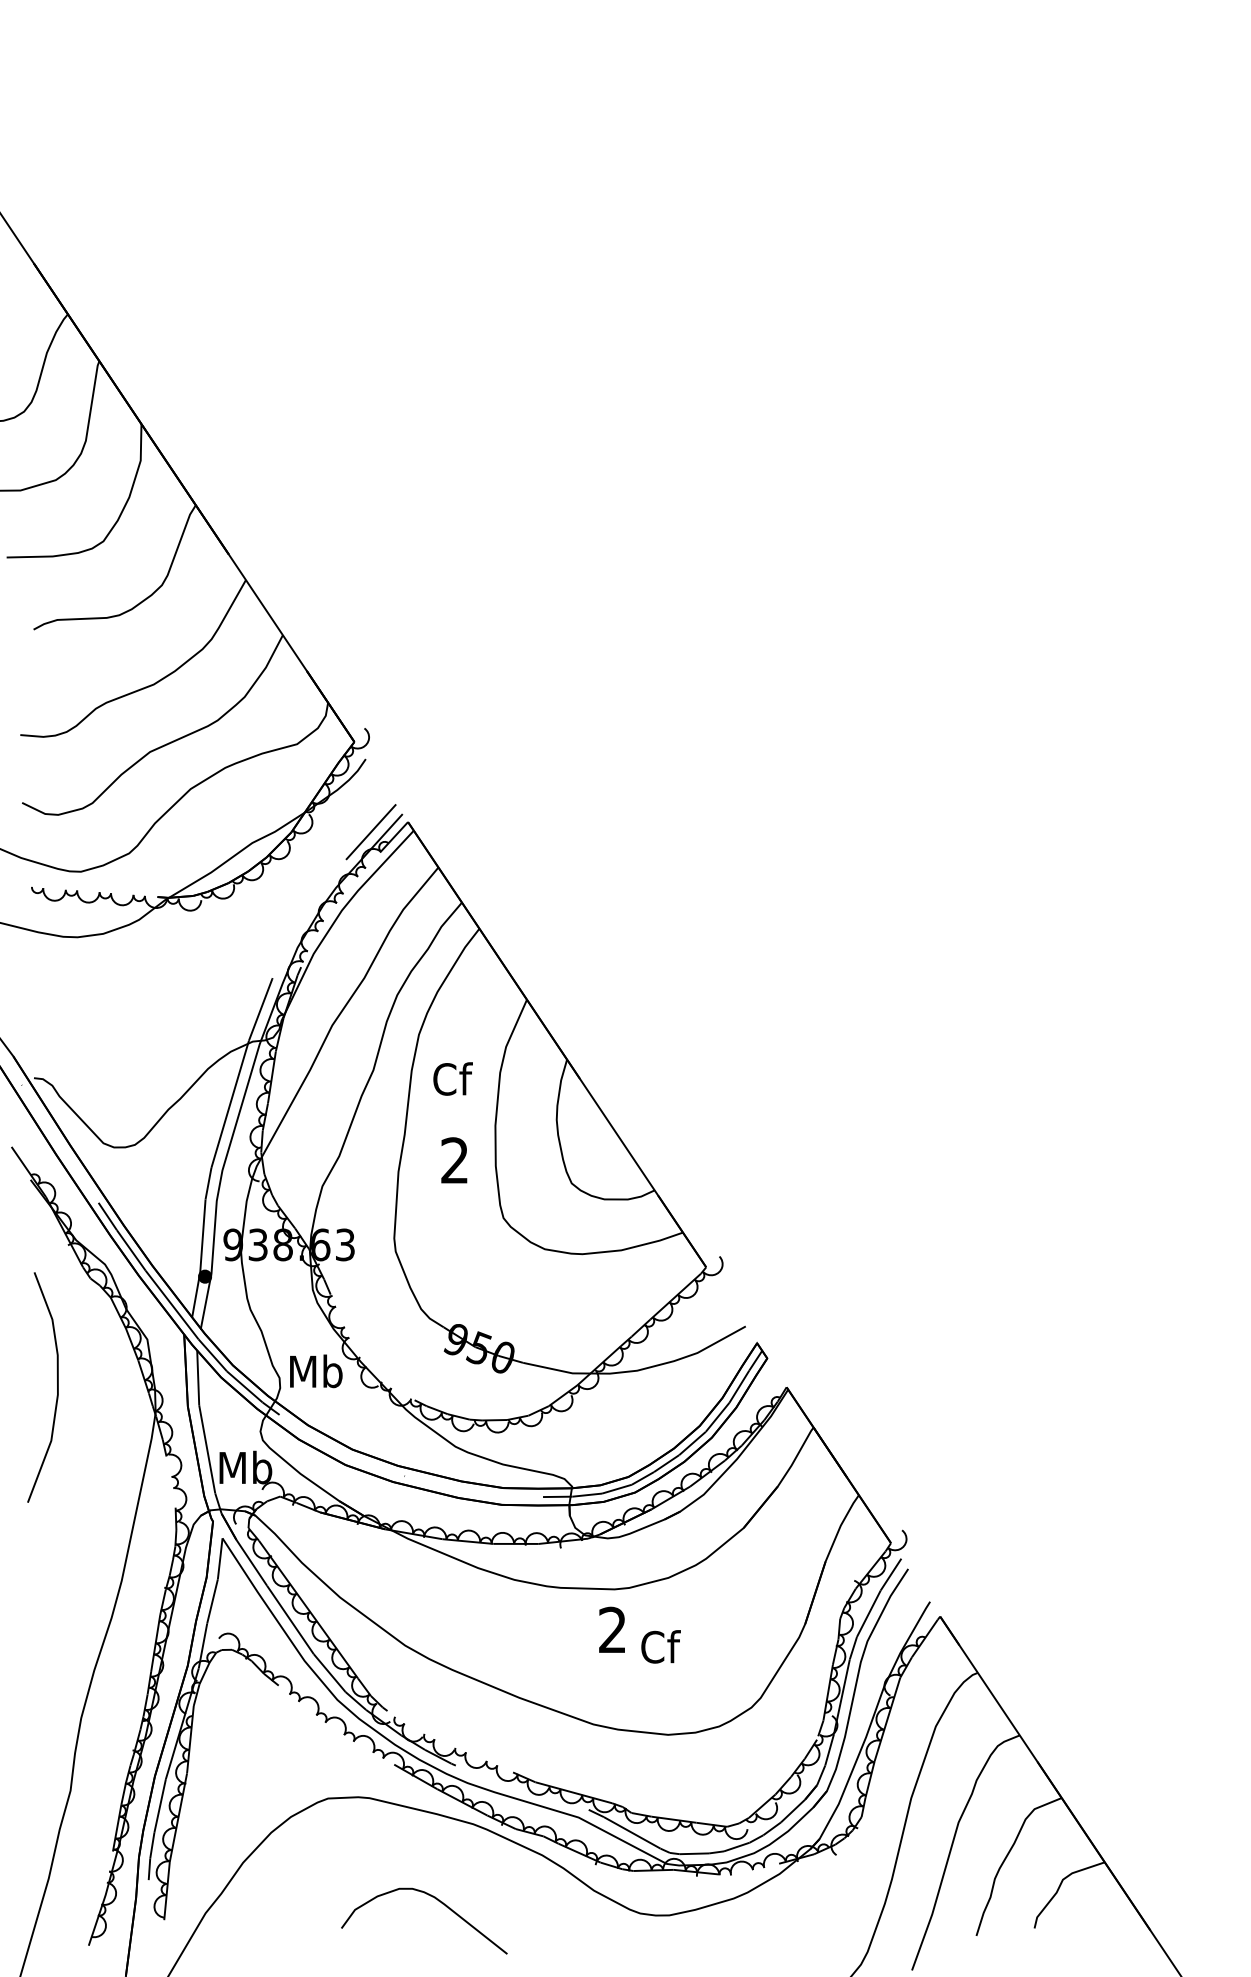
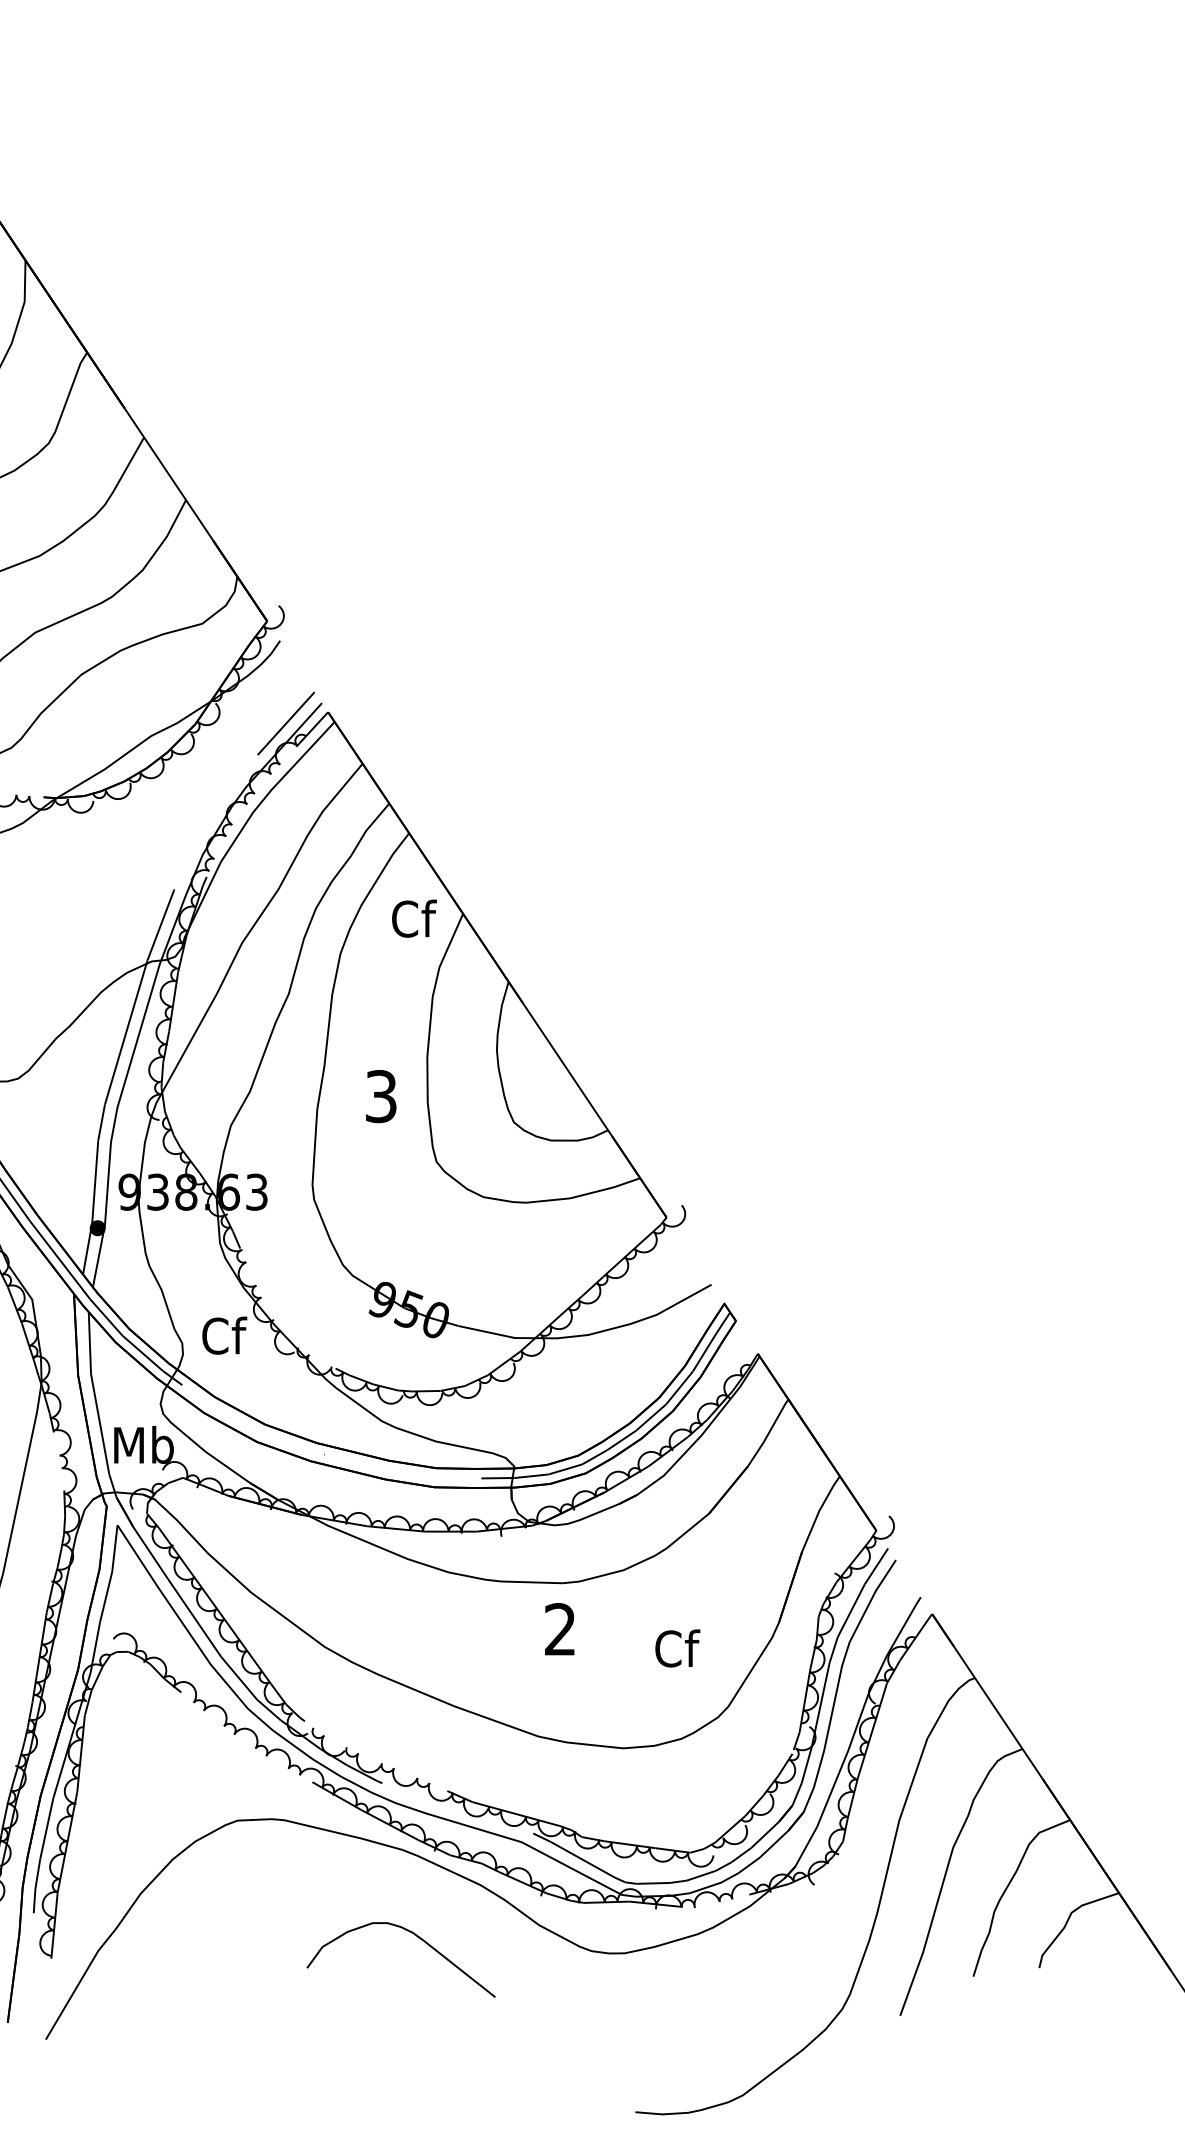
text: (452, 1078) -> (413, 918), moved
text: (454, 1160) -> (380, 1096), 2 -> 3
text: (316, 1371) -> (224, 1335), Mb -> Cf
text: (660, 1646) -> (677, 1648), moved
curve: (438, 1901) -> (417, 1937), moved

